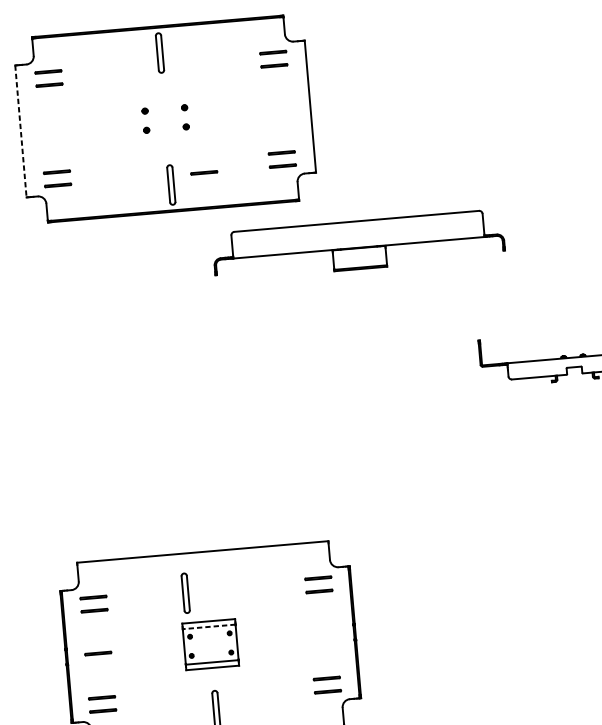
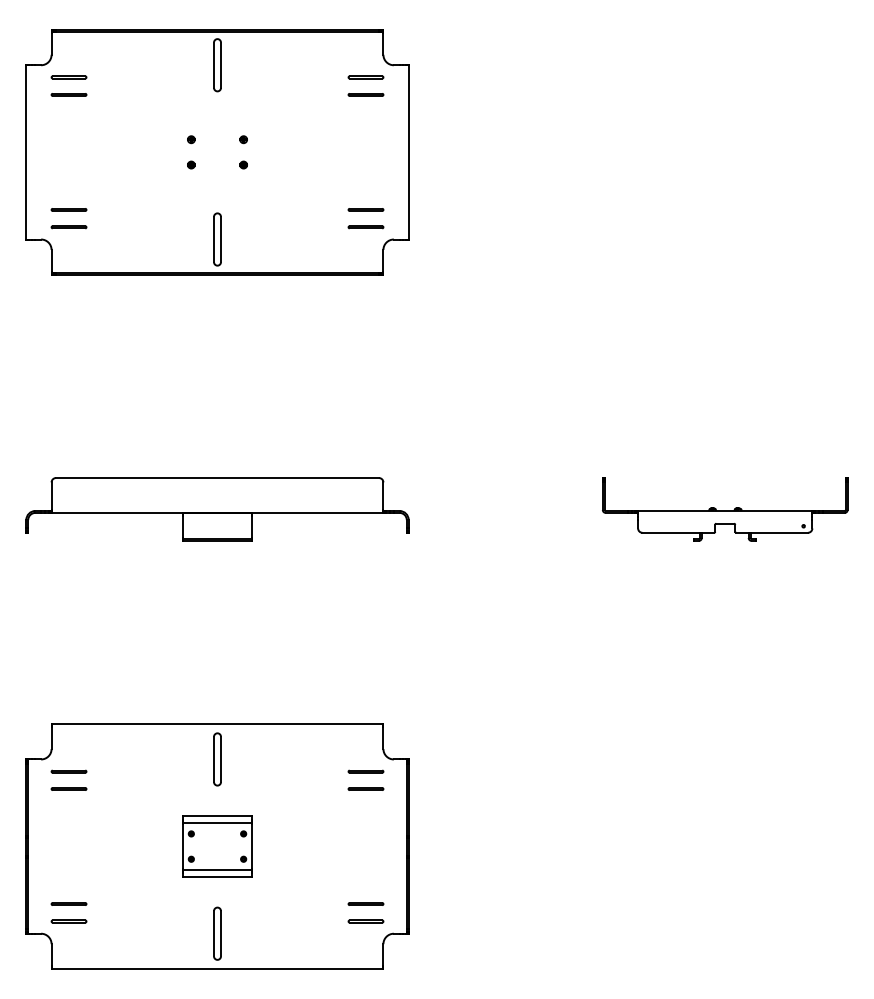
line: (21, 131) -> (26, 152), dashed -> solid
line: (203, 173) -> (261, 227), removed
part: (358, 245) -> (217, 509), moved
part: (185, 593) -> (217, 759), moved
line: (209, 627) -> (217, 823), dashed -> solid
line: (97, 653) -> (68, 845), removed

